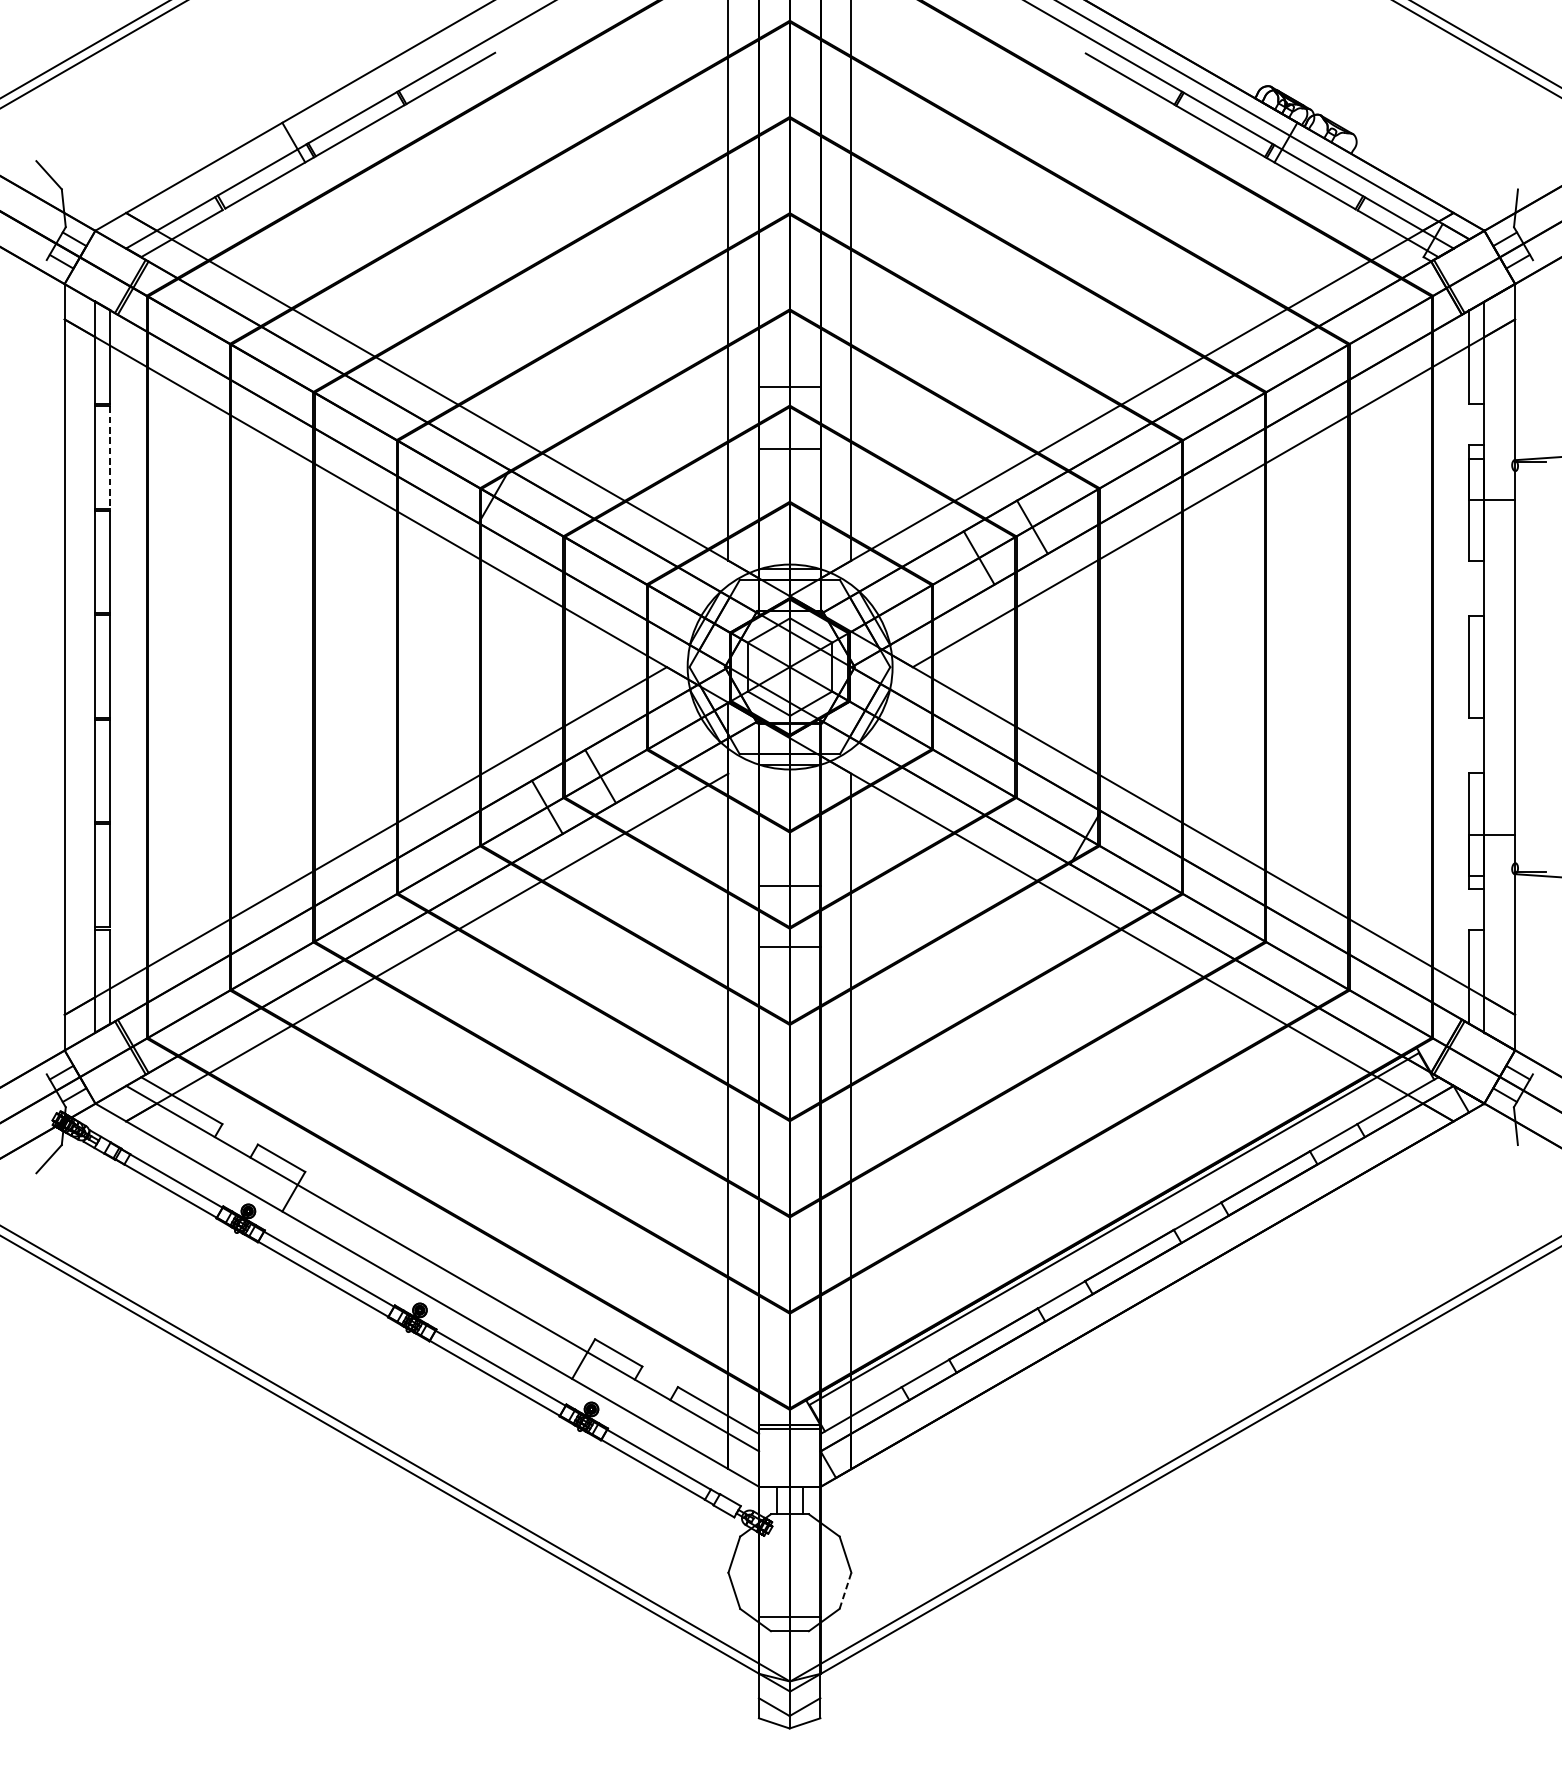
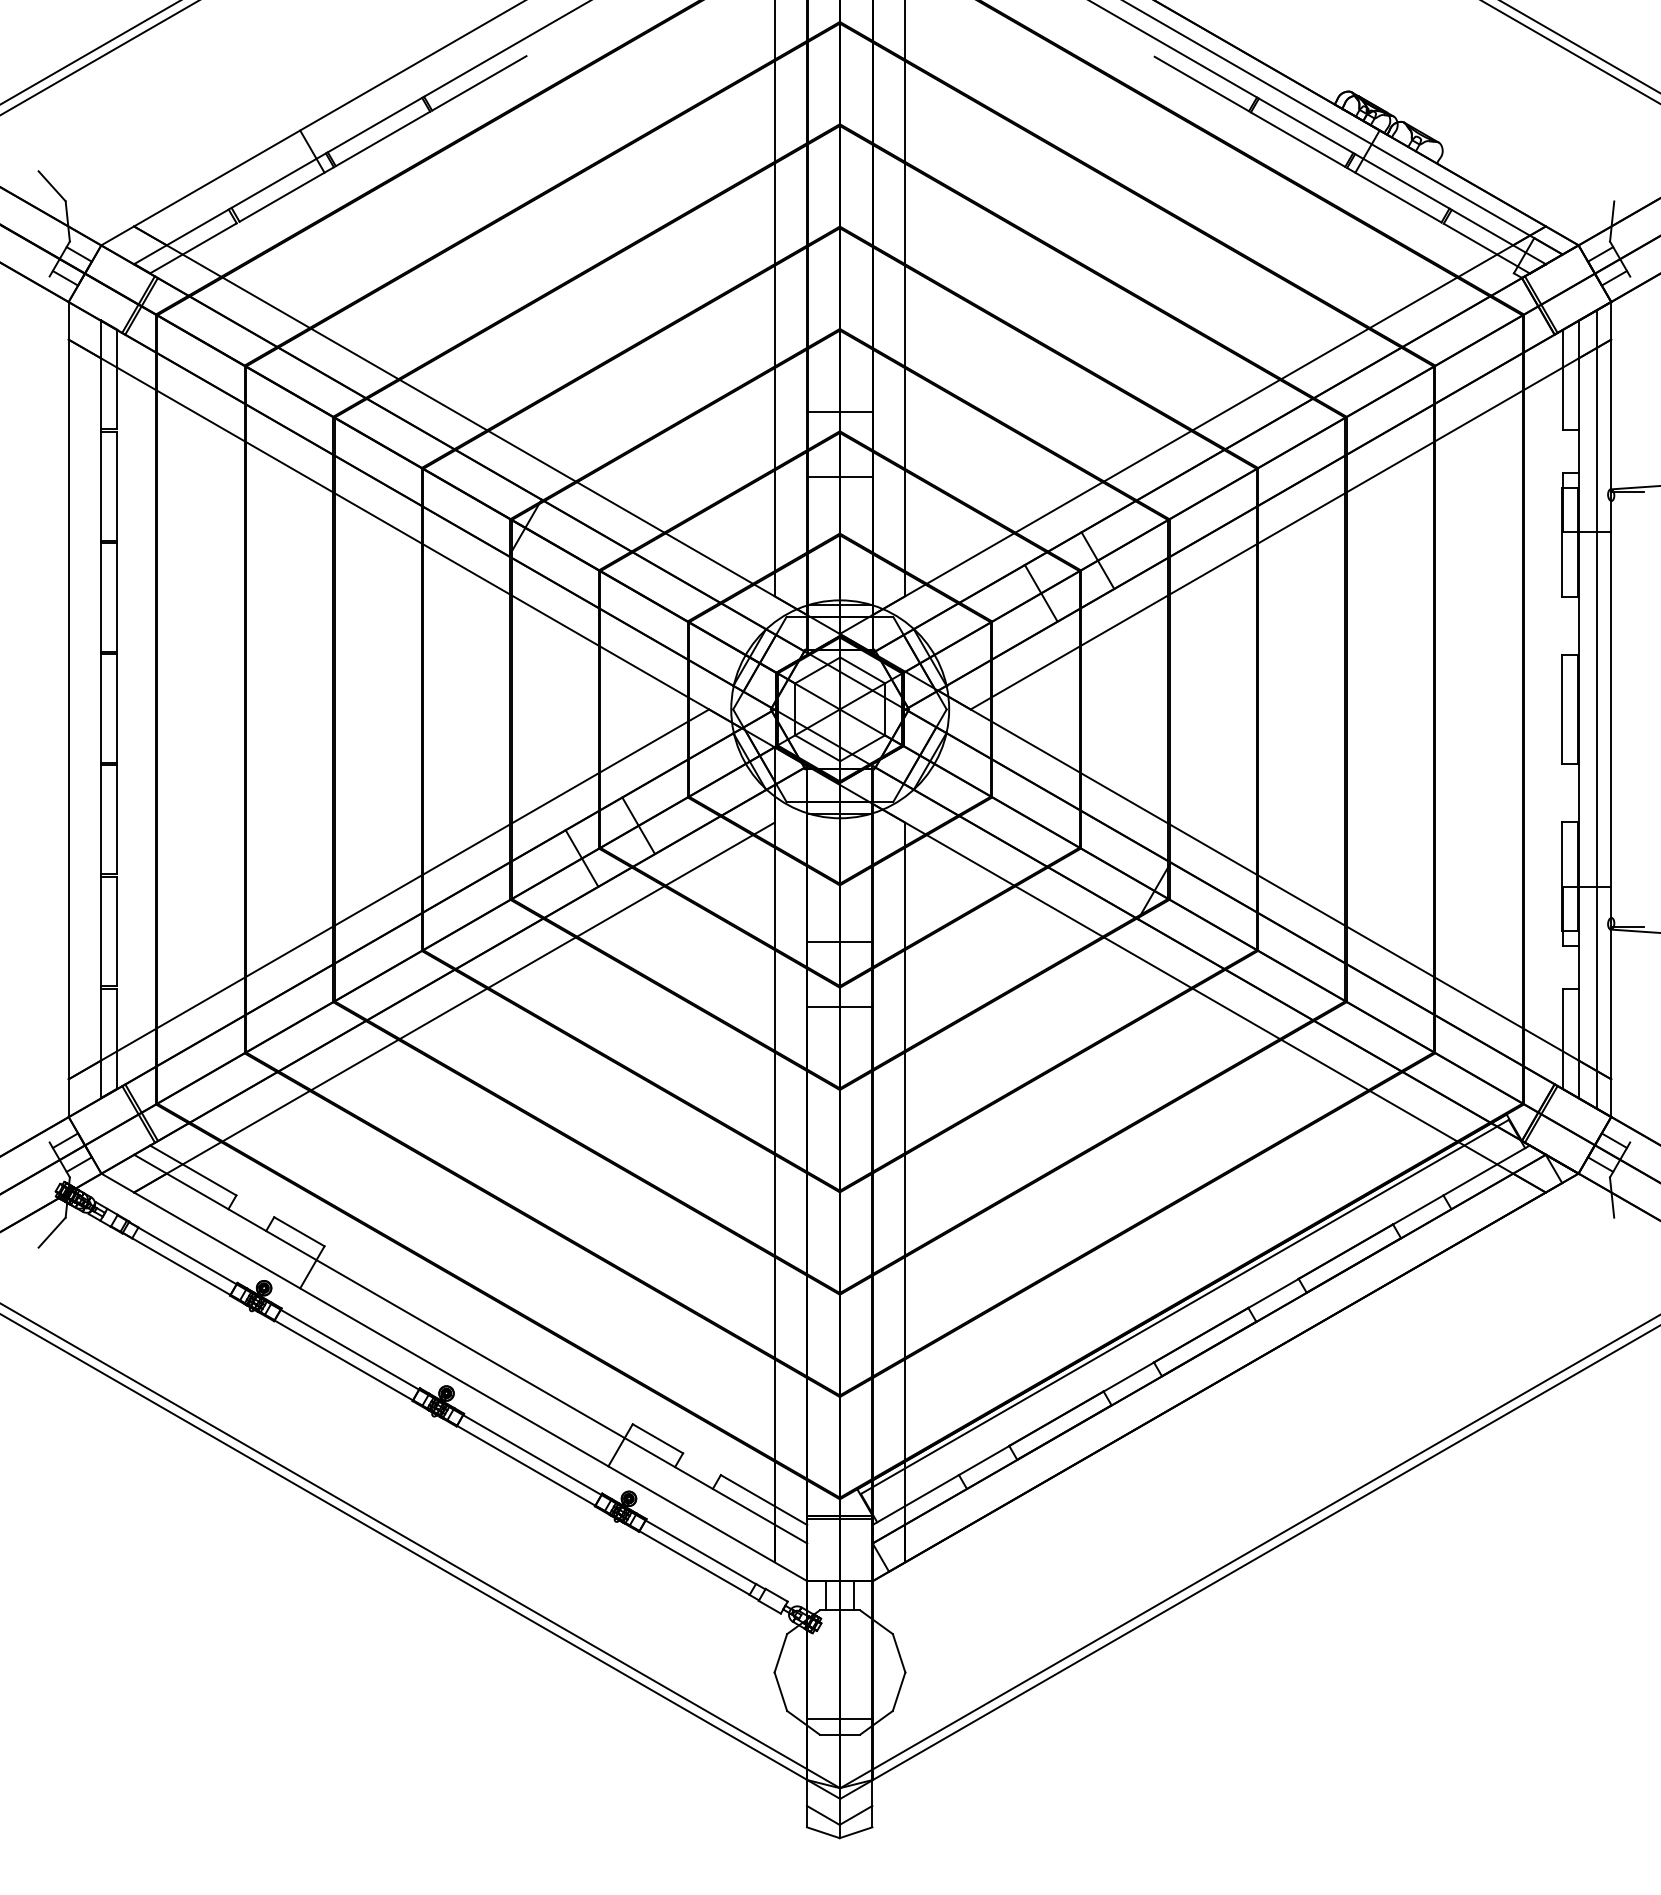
line: (110, 457) -> (117, 486), dashed -> solid
line: (1501, 667) -> (1596, 709), added
line: (845, 1590) -> (899, 1691), dashed -> solid

